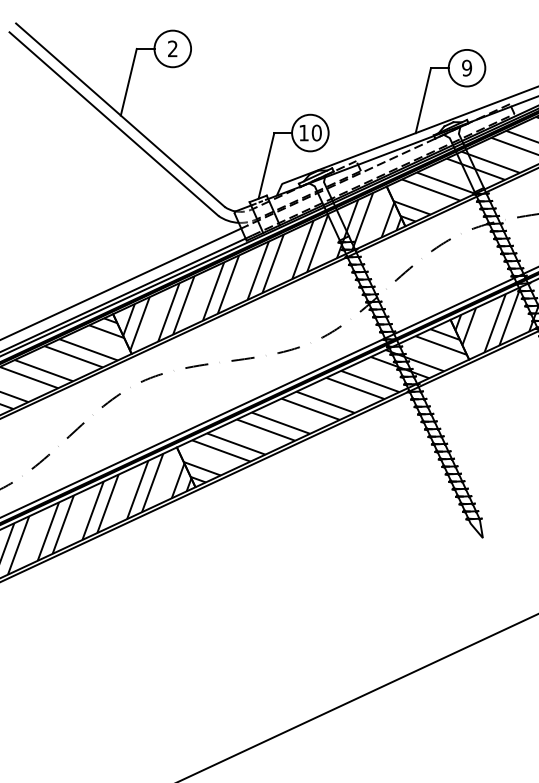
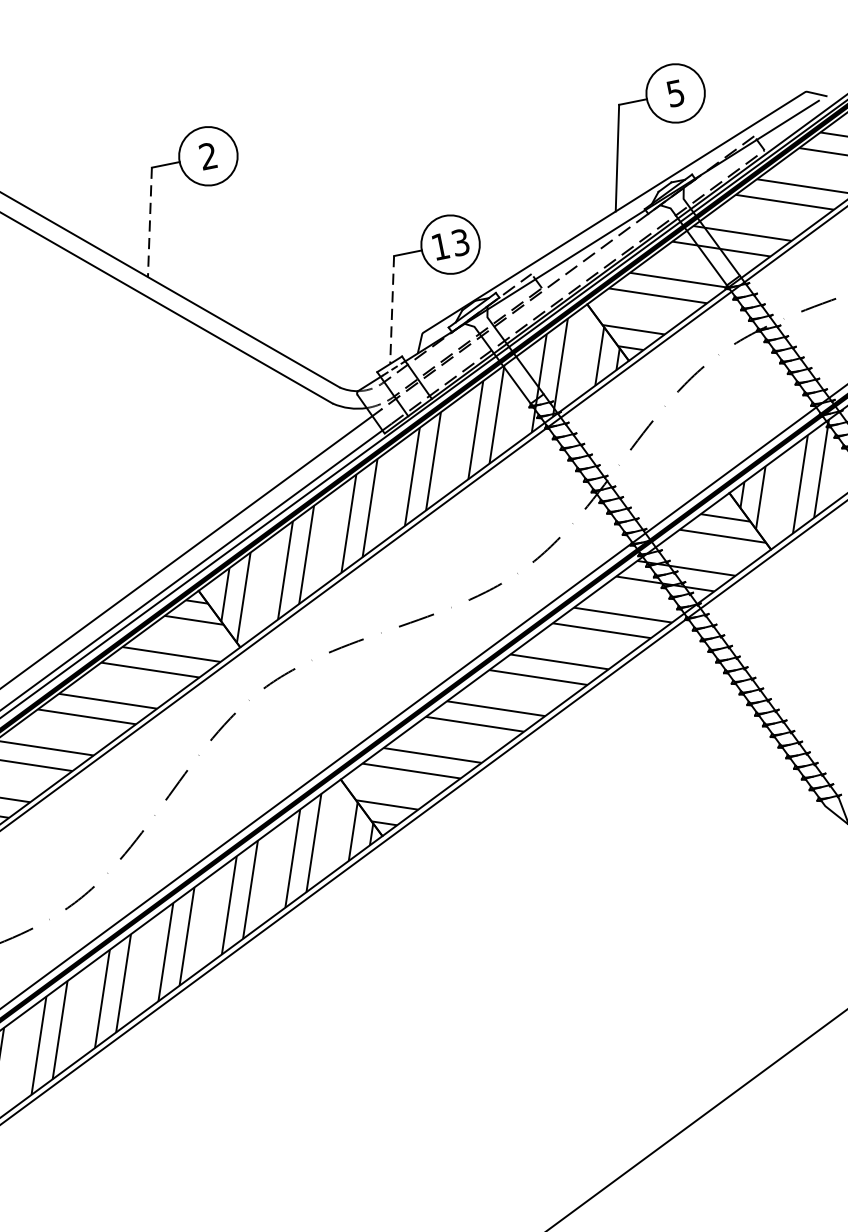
text: (467, 67) -> (676, 92), 9 -> 5
line: (128, 82) -> (149, 222), solid -> dashed
text: (316, 132) -> (460, 241), 10 -> 13
line: (266, 165) -> (392, 309), solid -> dashed

